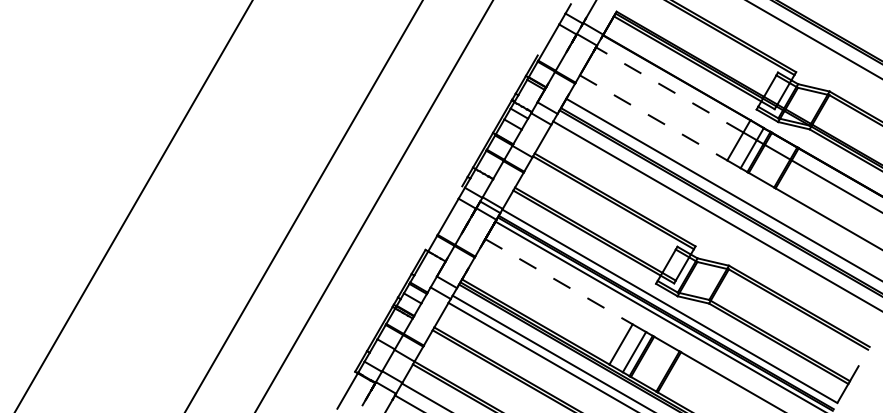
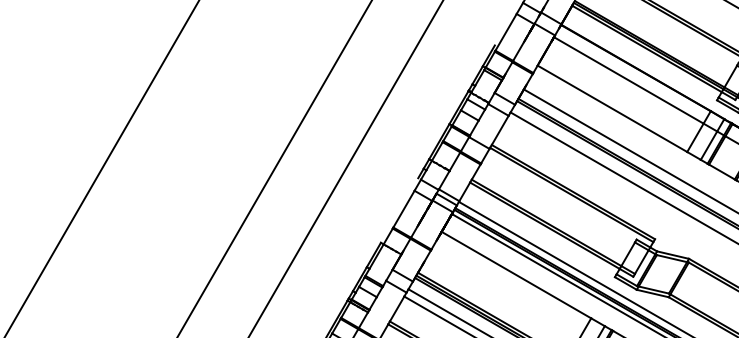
line: (669, 89) -> (628, 79), dashed -> solid
line: (654, 118) -> (613, 109), dashed -> solid
line: (559, 281) -> (516, 274), dashed -> solid

